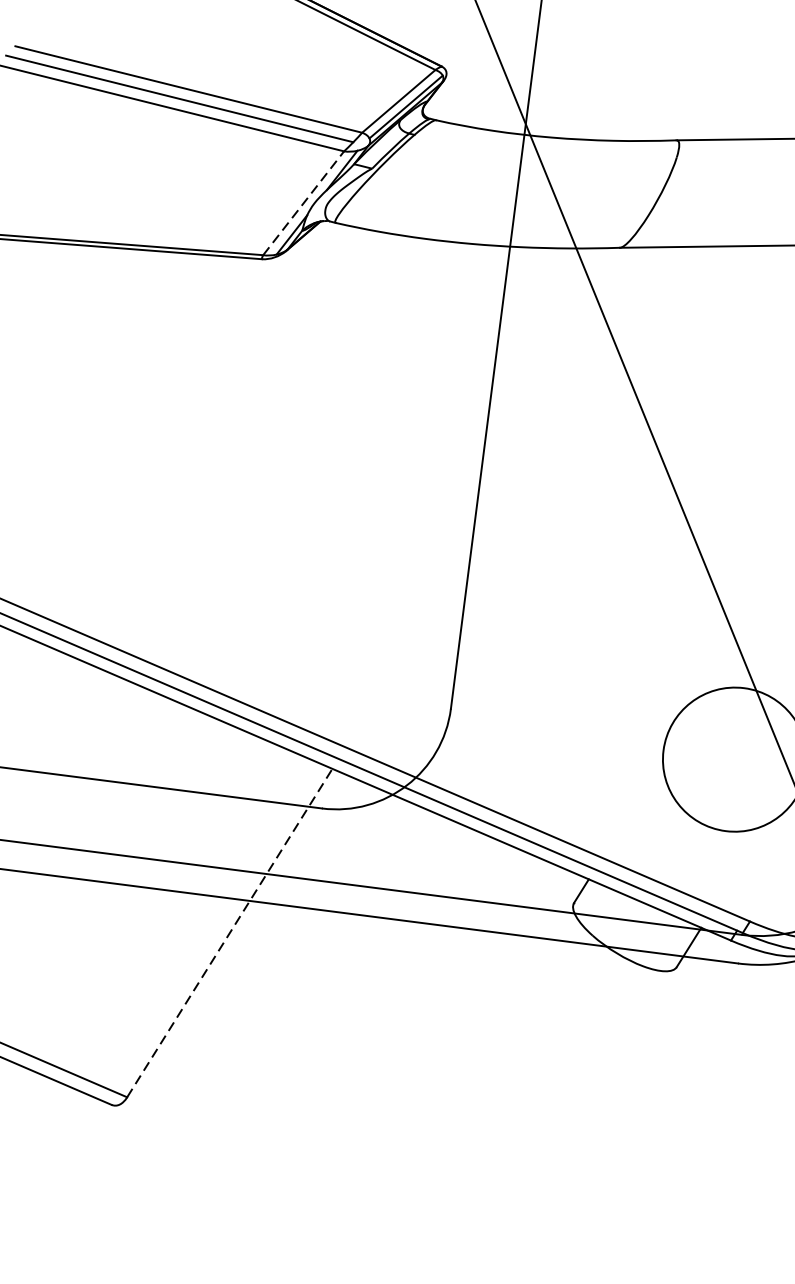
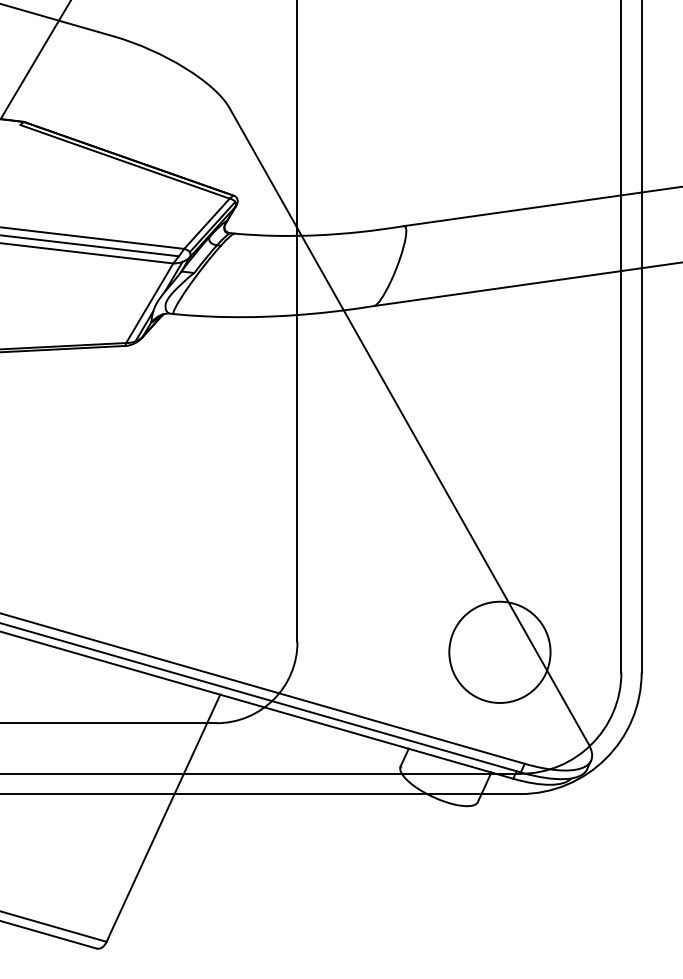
line: (304, 202) -> (150, 302), dashed -> solid
line: (230, 932) -> (163, 817), dashed -> solid

